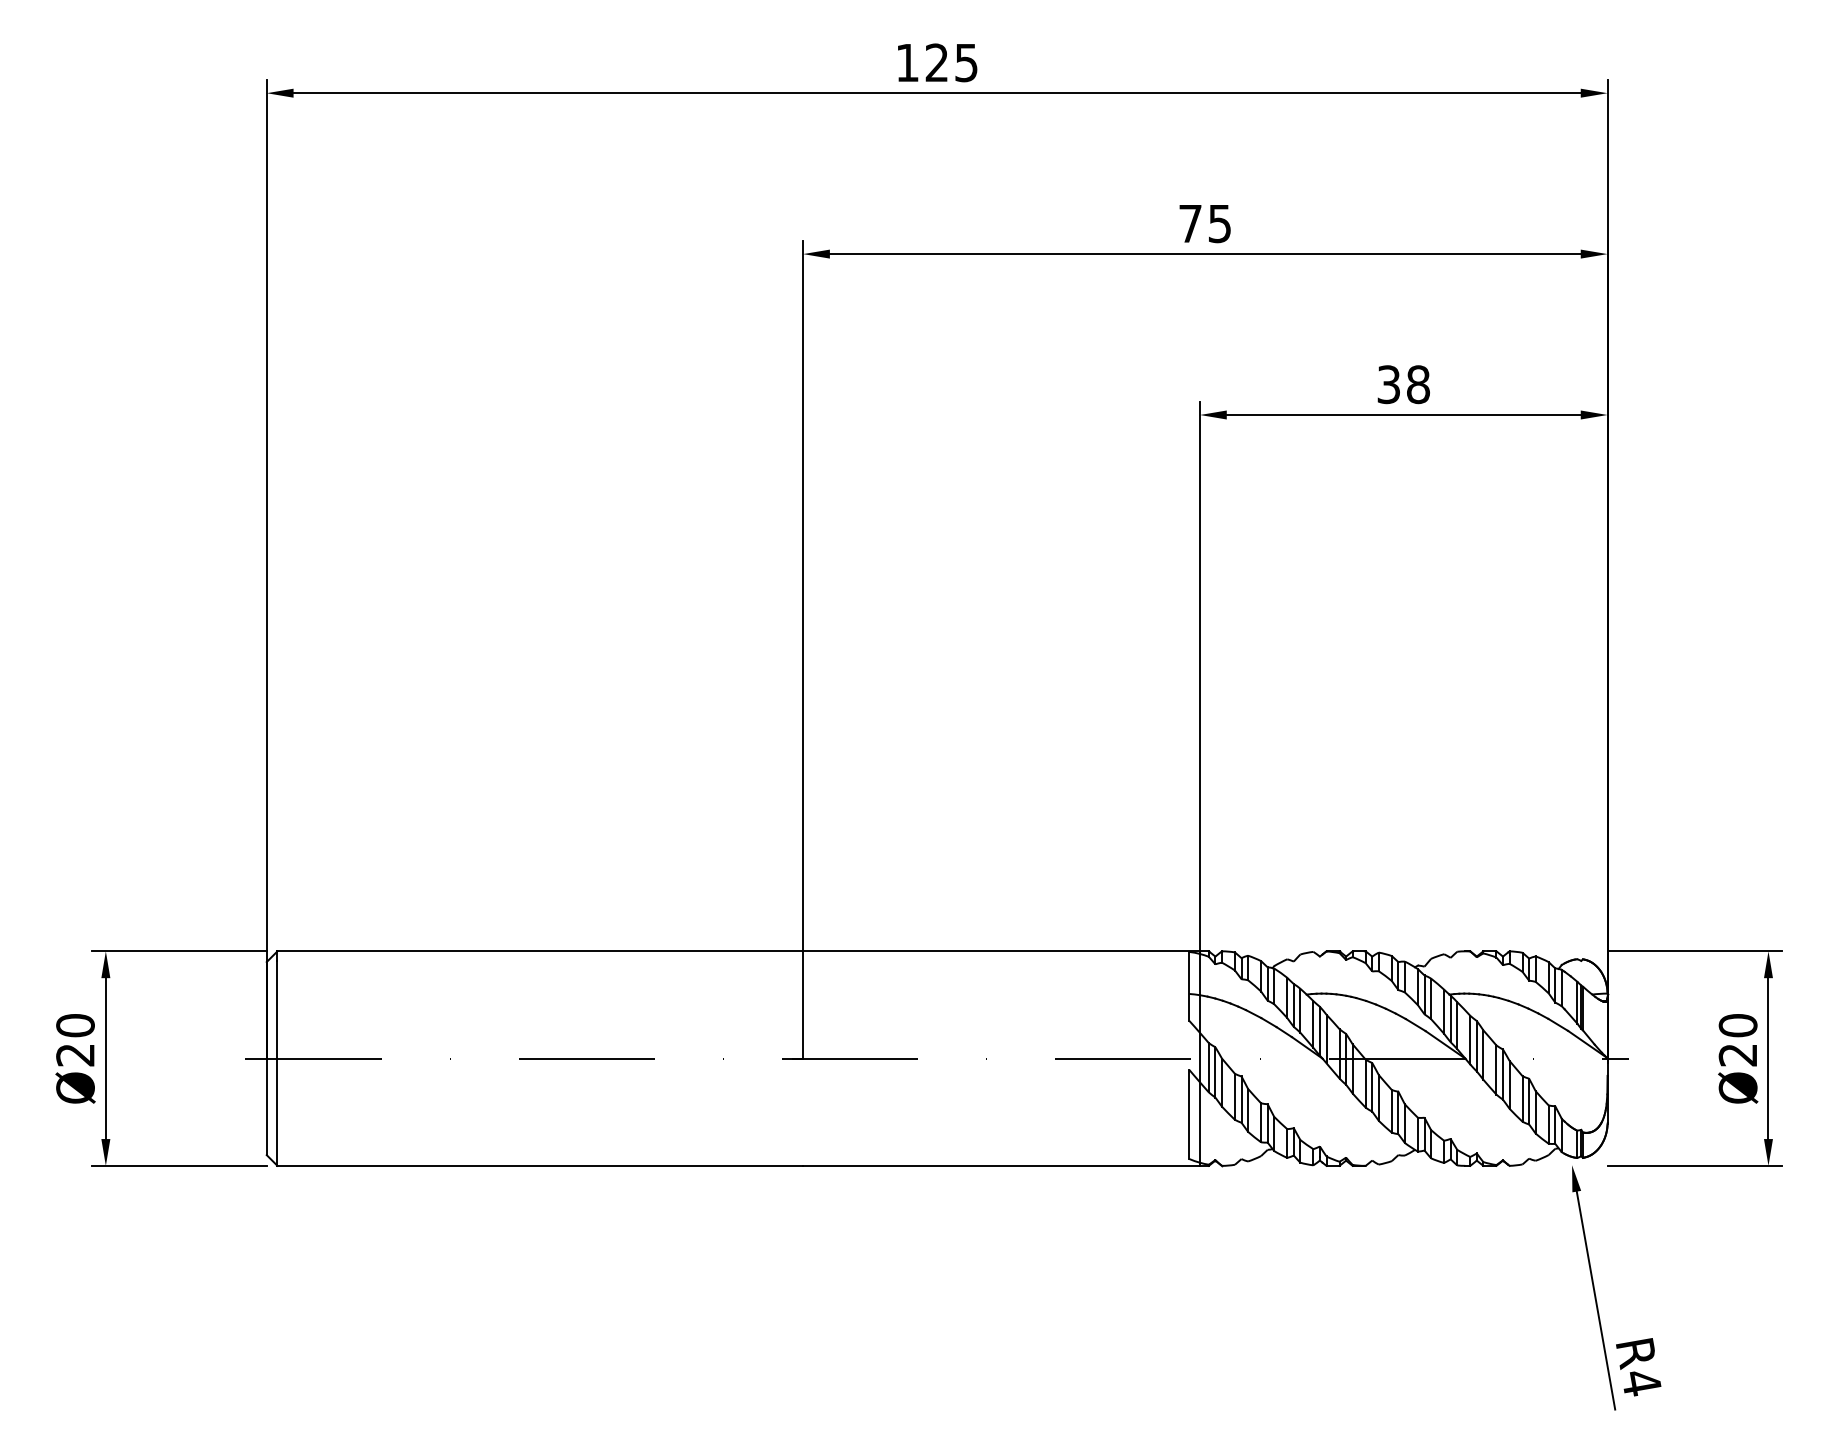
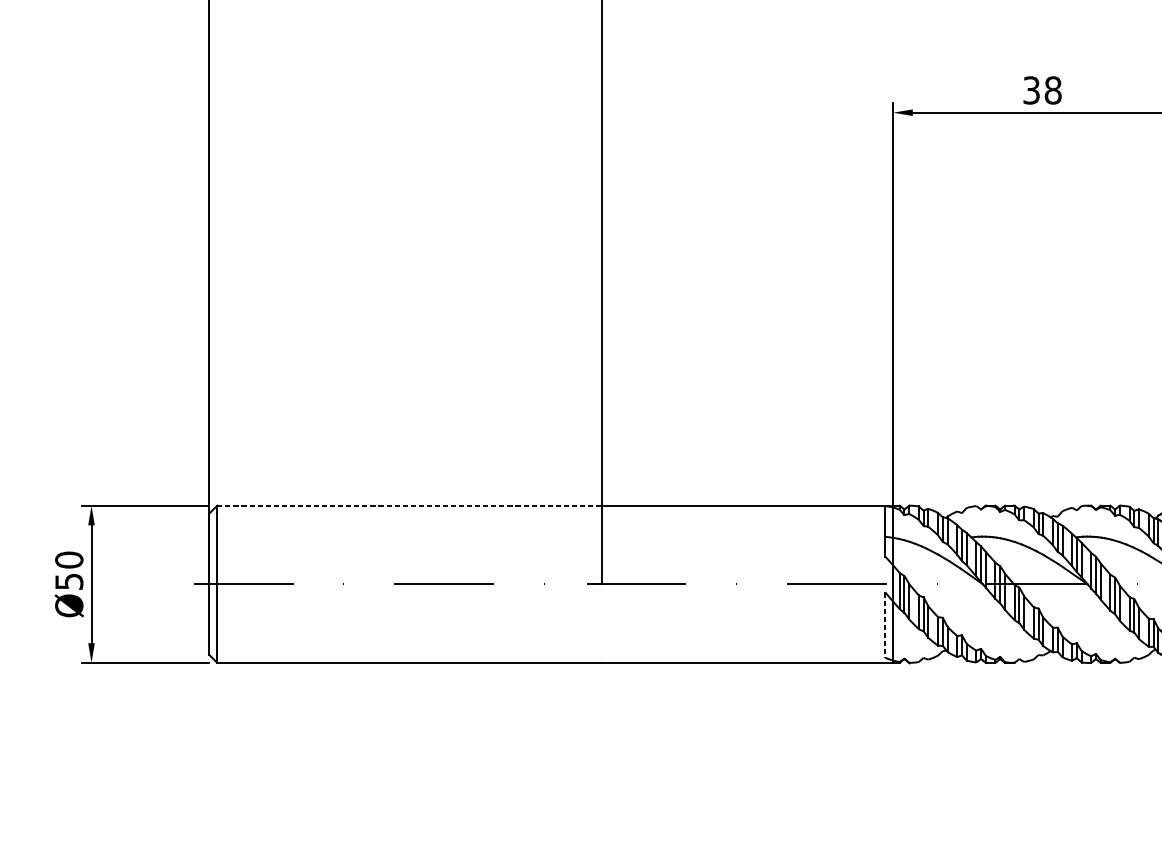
line: (540, 951) -> (409, 505), solid -> dashed
text: (75, 1055) -> (69, 582), Ø20 -> Ø50
line: (1189, 1114) -> (885, 625), solid -> dashed

